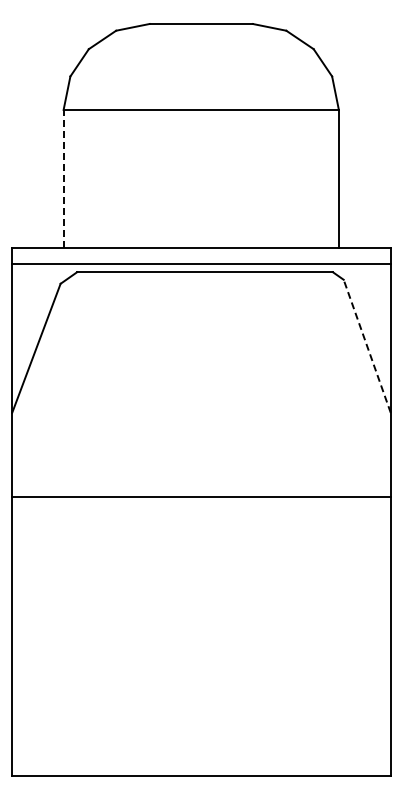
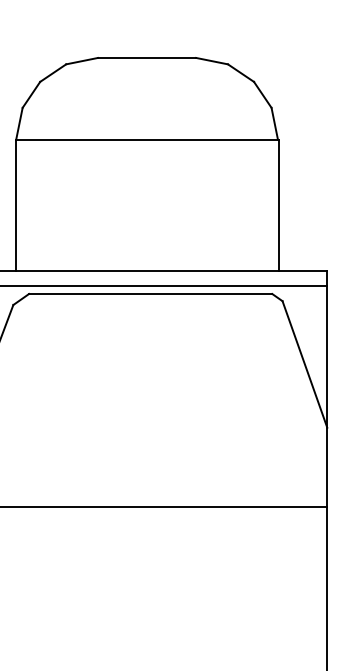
line: (63, 178) -> (16, 204), dashed -> solid
line: (367, 346) -> (305, 364), dashed -> solid

